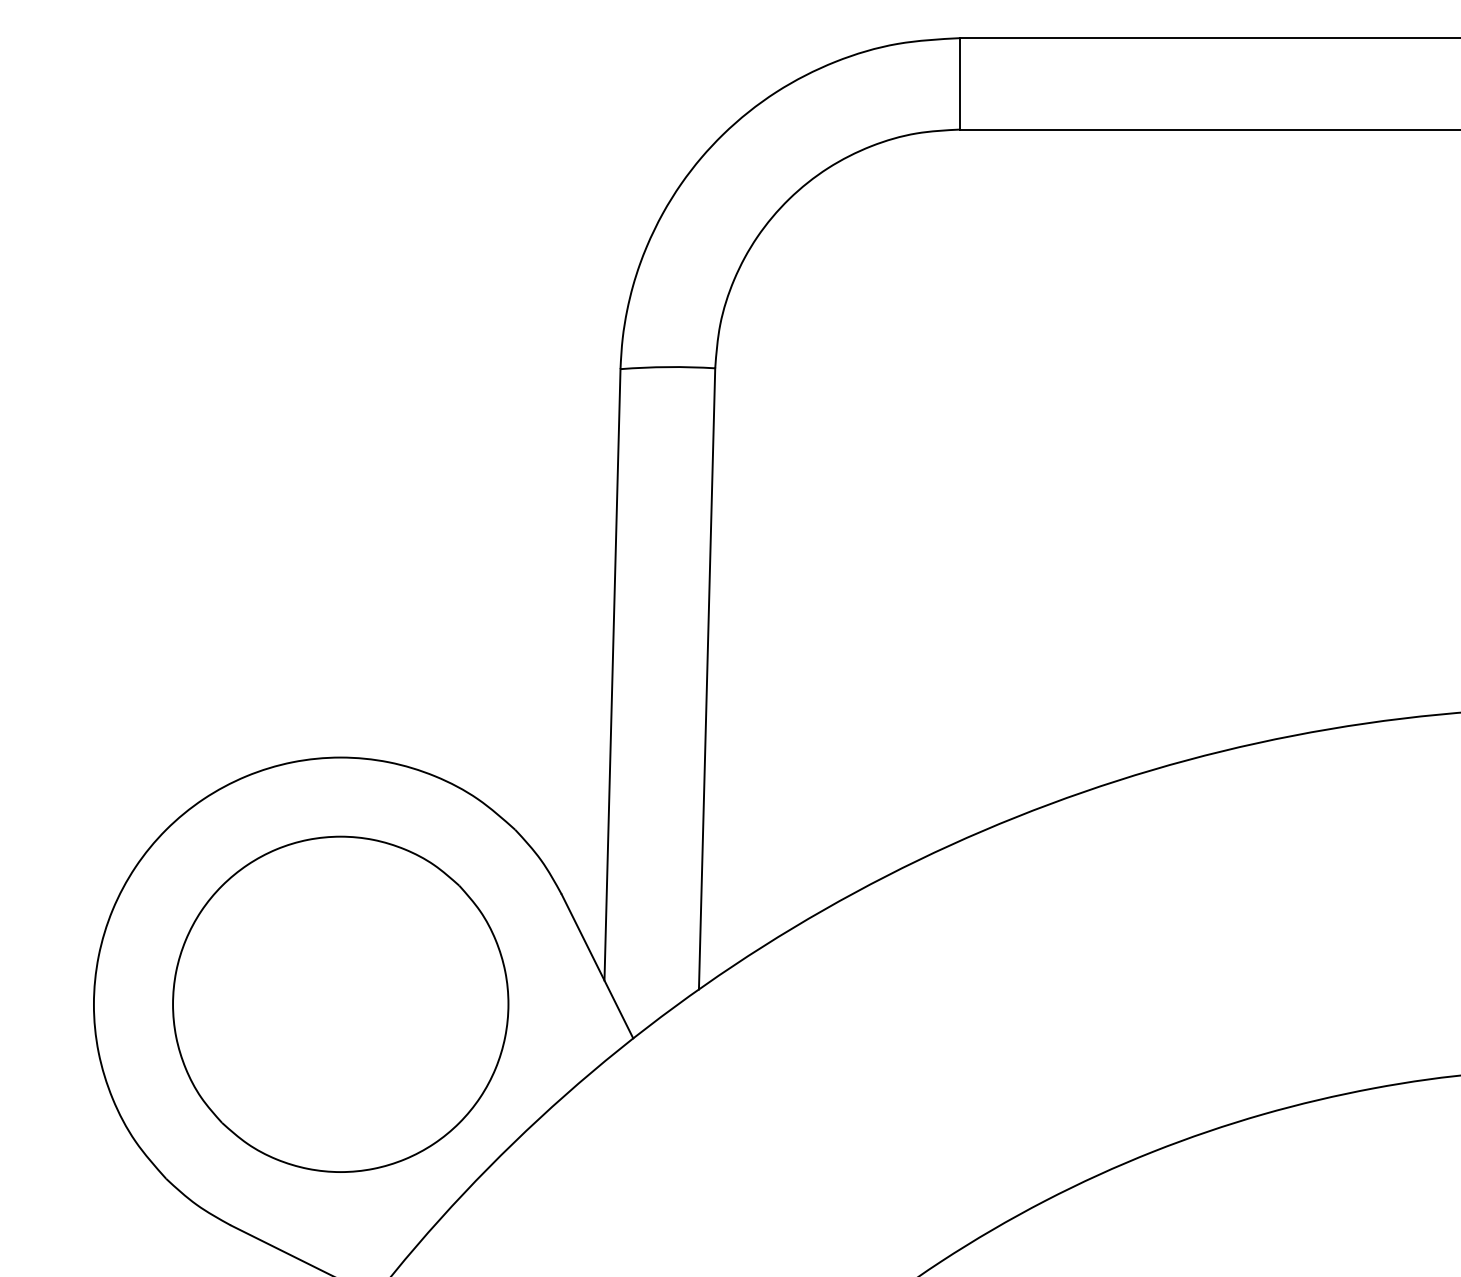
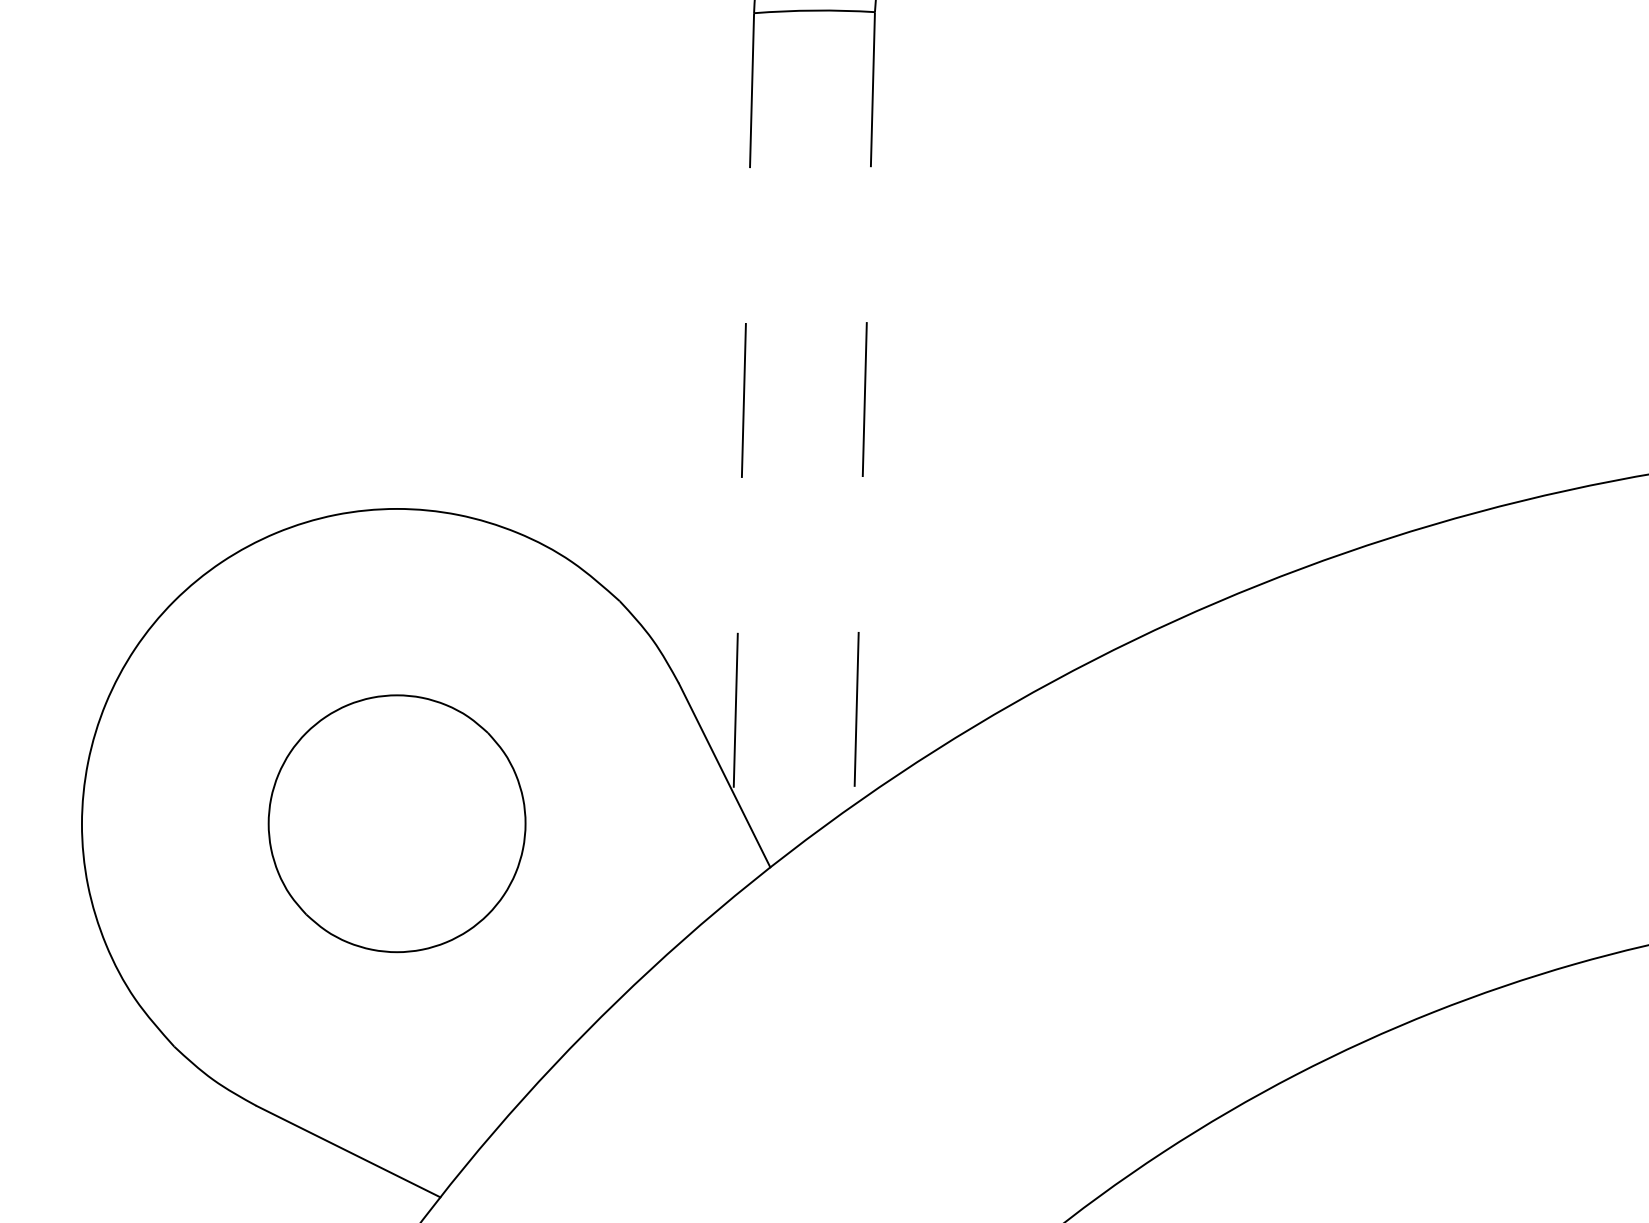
line: (612, 674) -> (743, 402), solid -> dashed
line: (707, 678) -> (865, 408), solid -> dashed
part: (340, 1003) -> (396, 822), size x0.6

